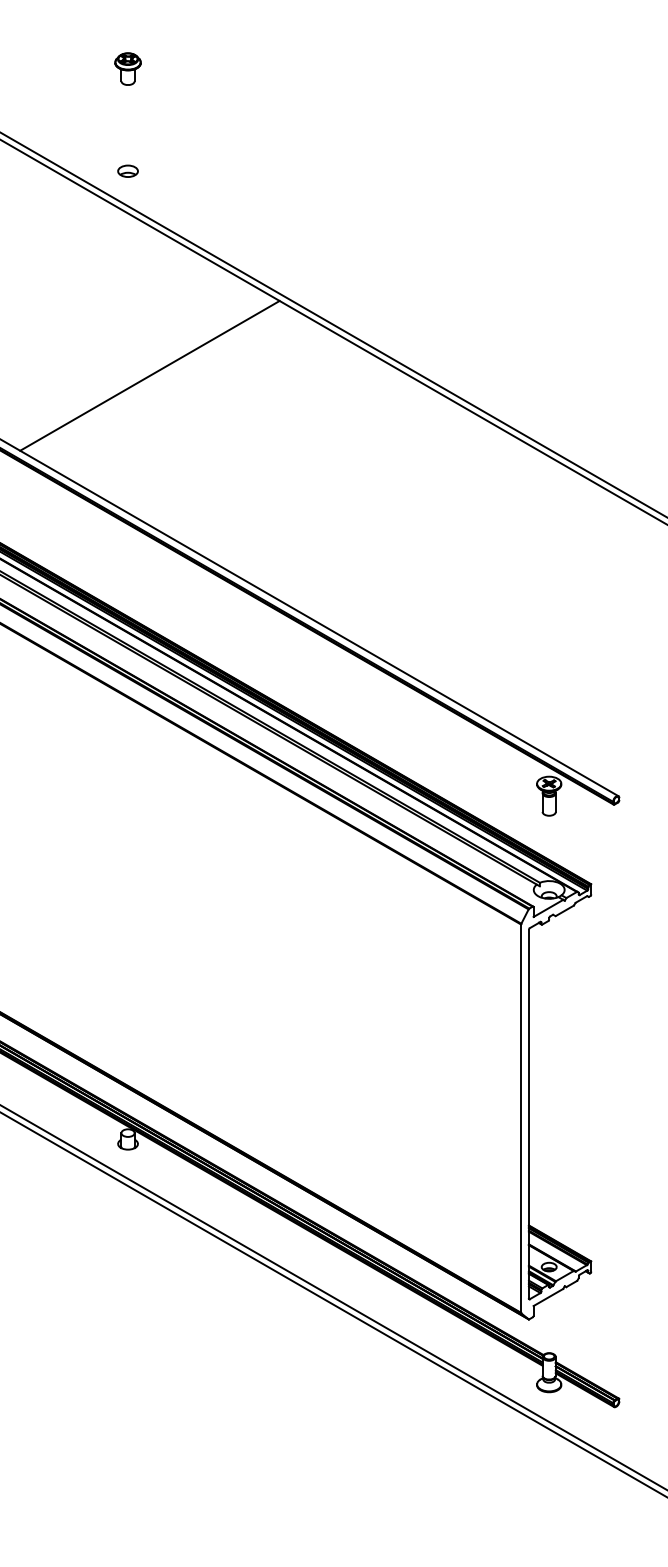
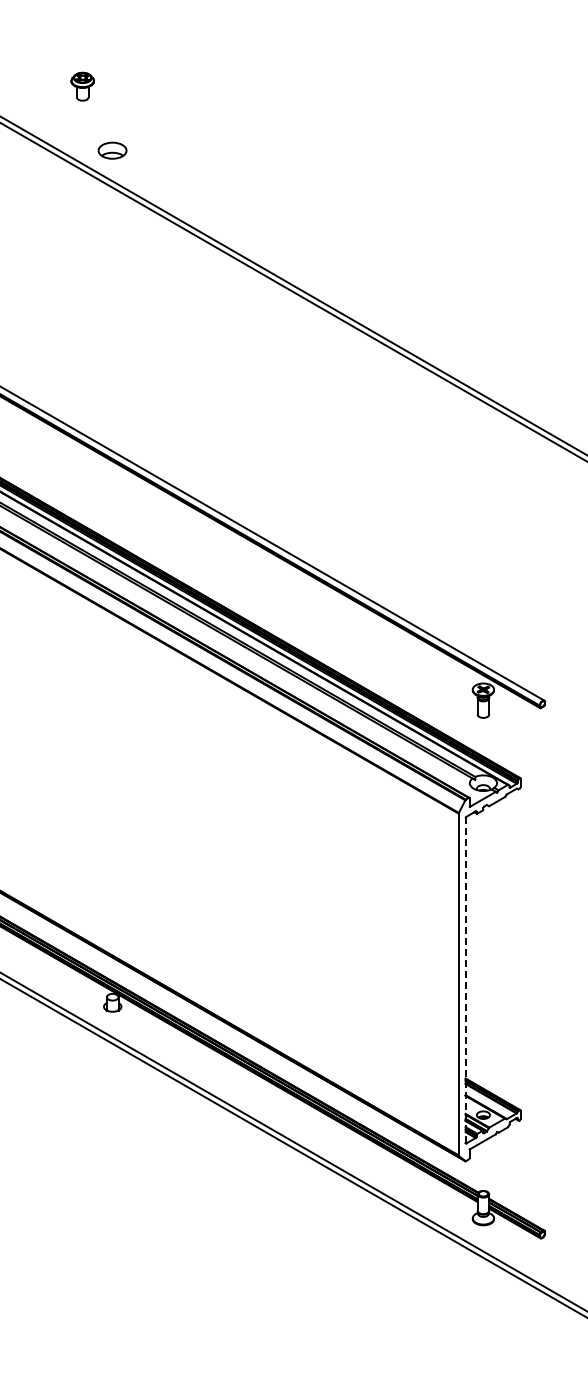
part: (127, 68) -> (82, 86), moved
part: (127, 171) -> (112, 150), size x1.6
line: (149, 375) -> (131, 330), removed
line: (528, 1114) -> (465, 980), solid -> dashed

